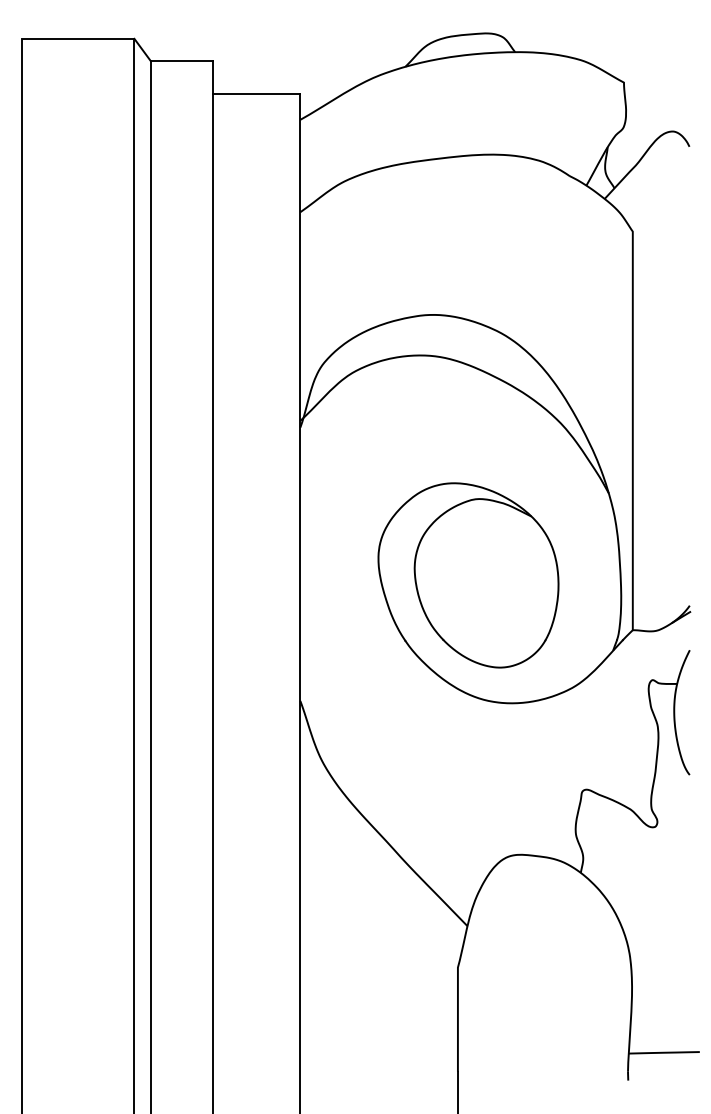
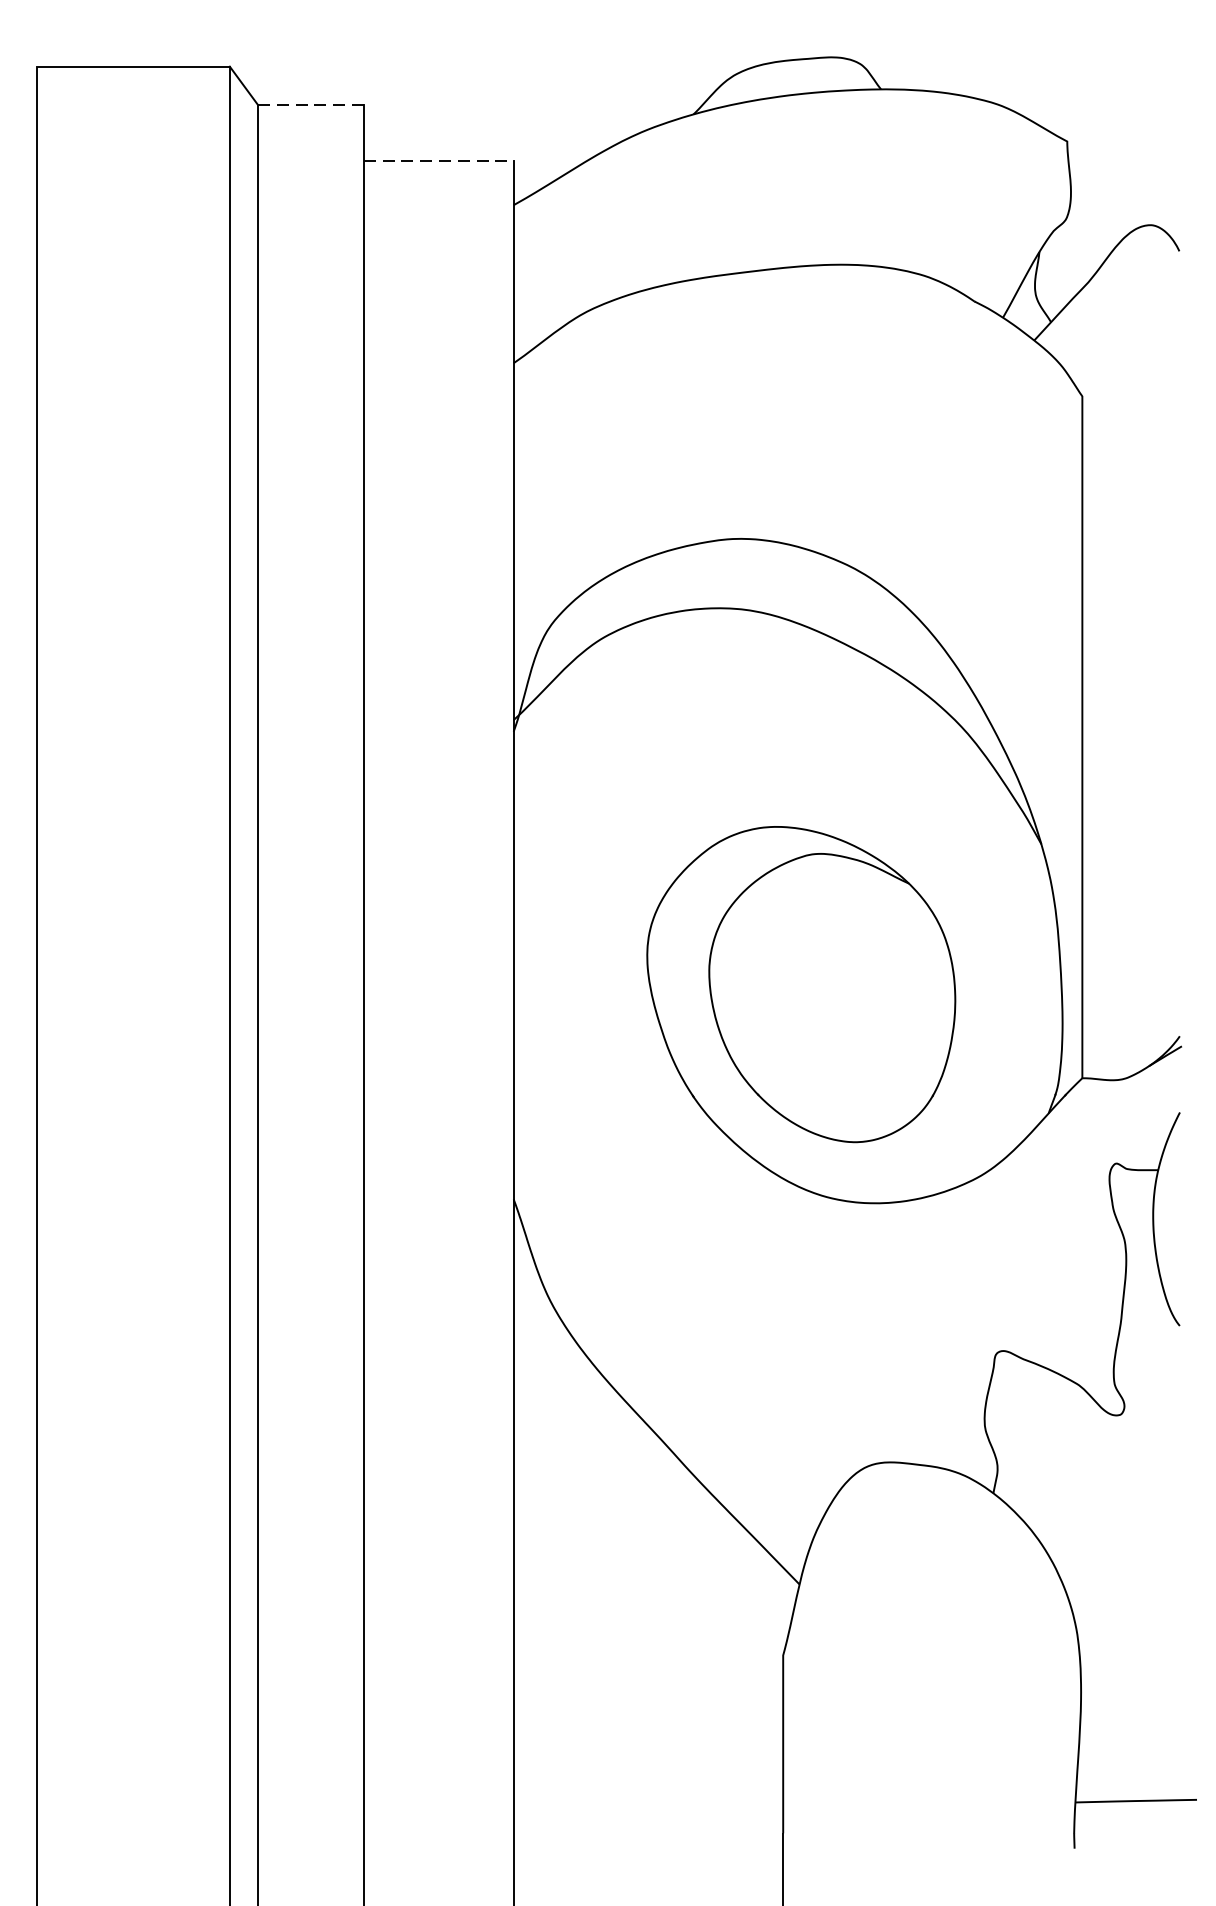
line: (181, 61) -> (310, 105), solid -> dashed
line: (256, 94) -> (438, 161), solid -> dashed

